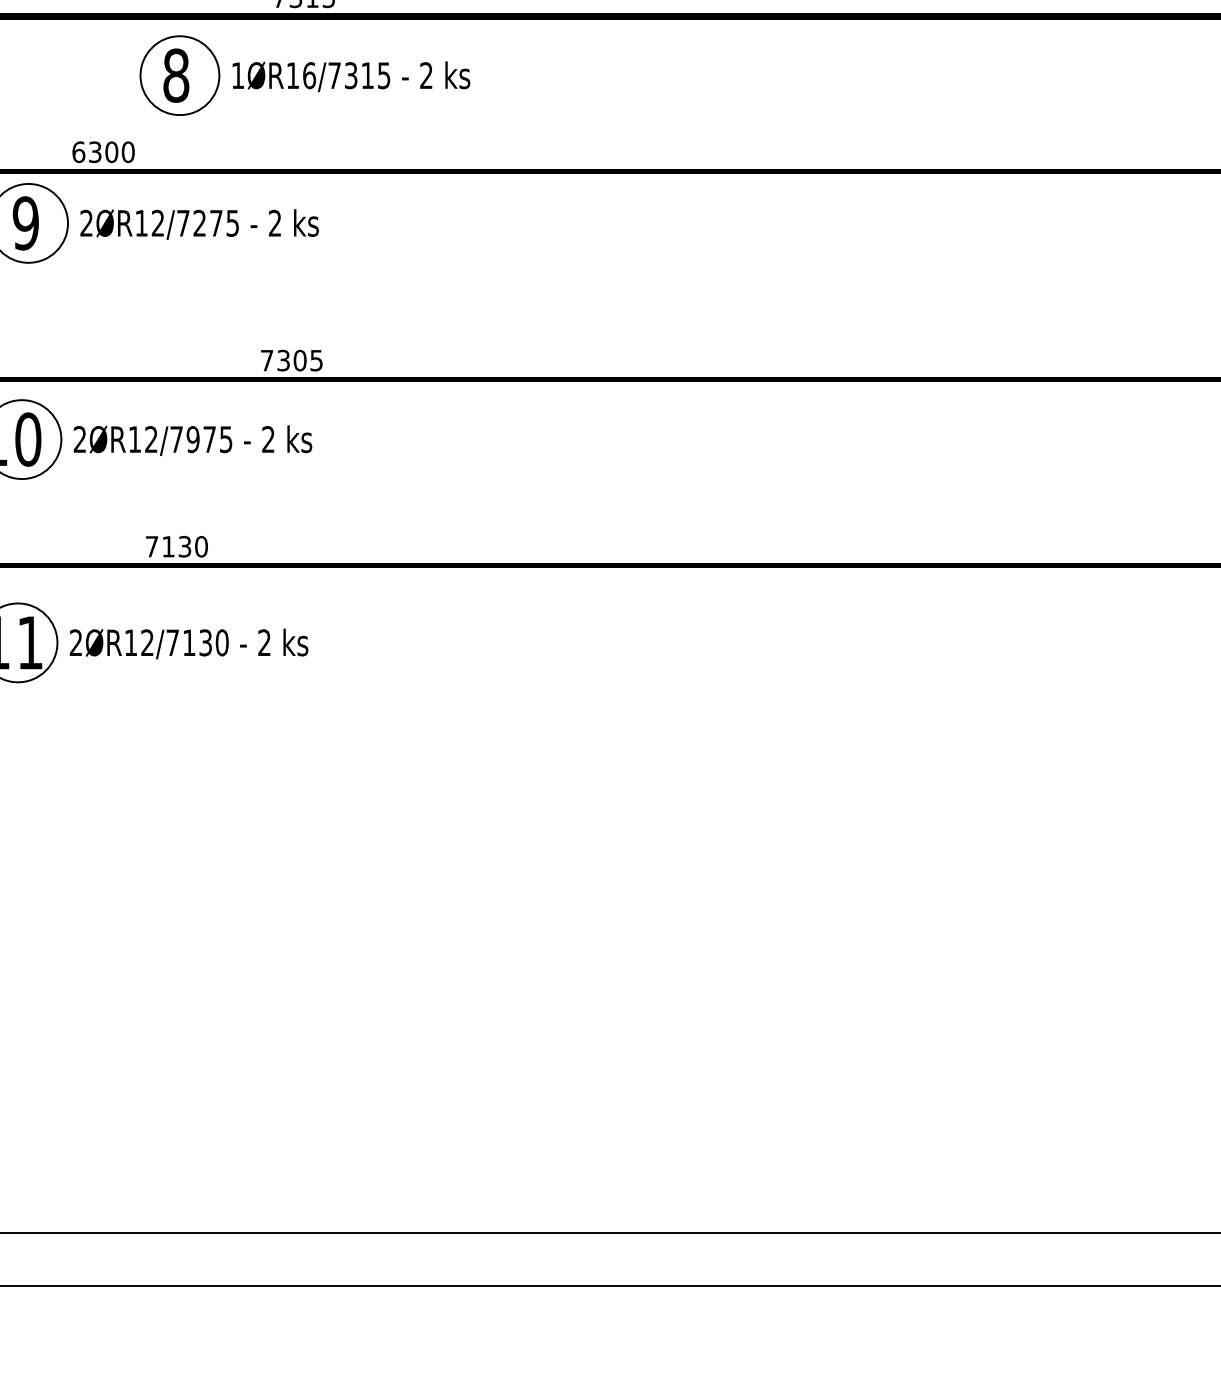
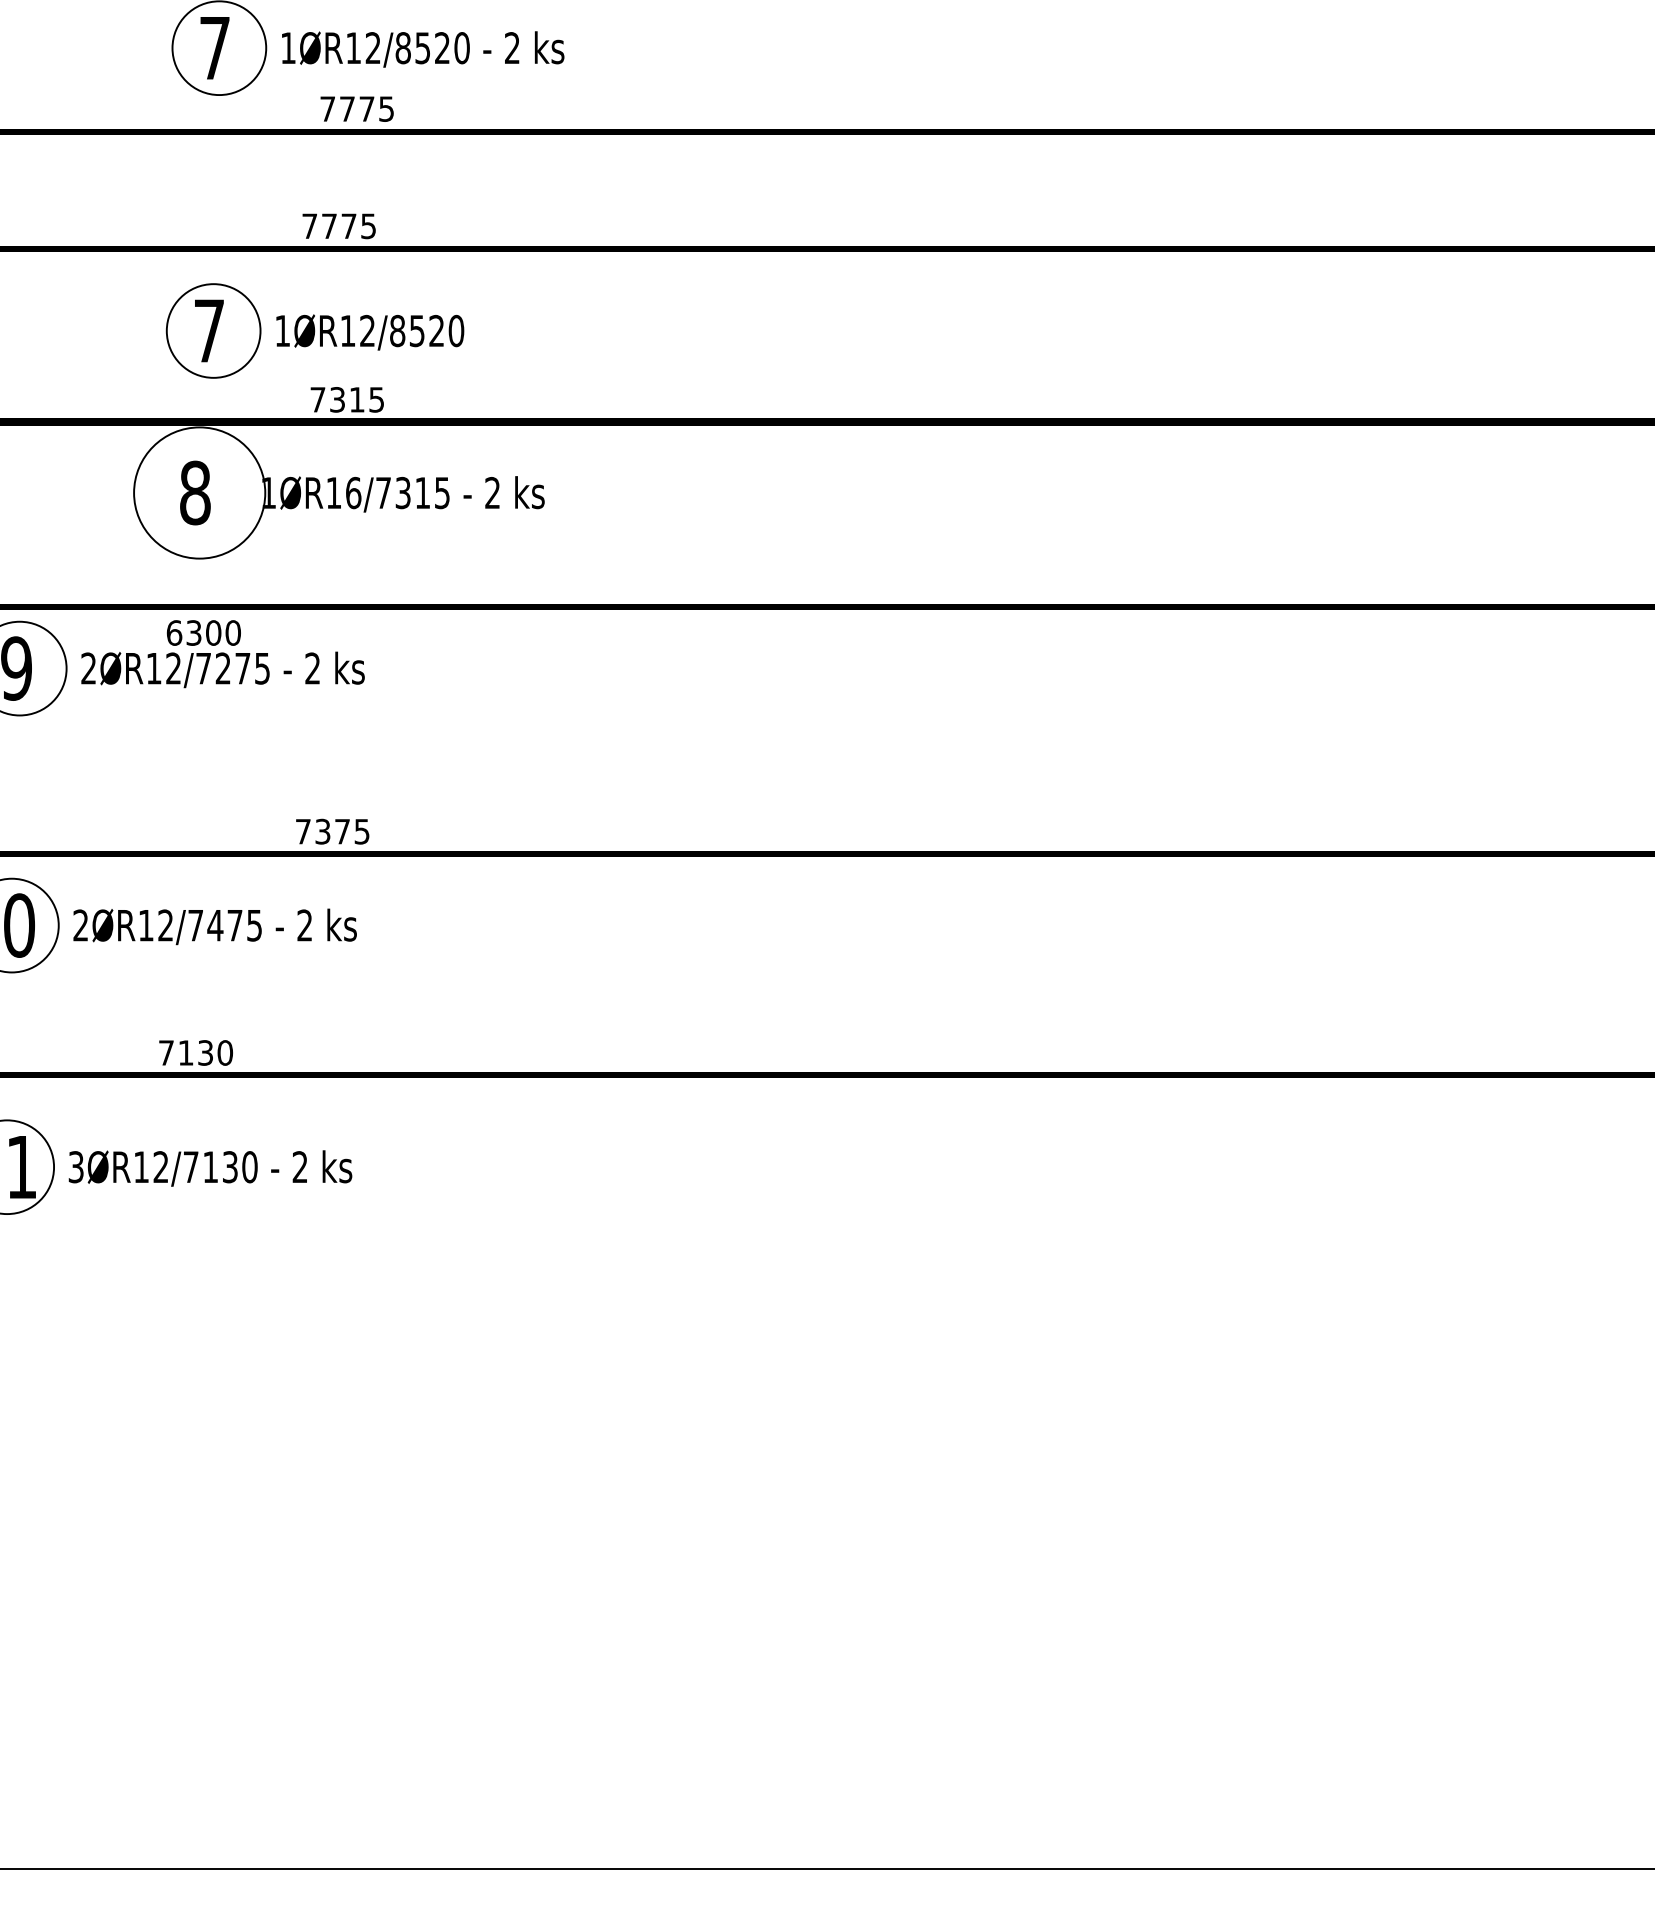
circle: (179, 75) -> (199, 492), size x1.4
text: (103, 151) -> (203, 632), moved
text: (300, 360) -> (342, 831), 7305 -> 7375
text: (193, 439) -> (215, 925), 2ØR12/7975 -> 2ØR12/7475
text: (75, 643) -> (75, 1167), 2ØR12/7130 -> 3ØR12/7130

